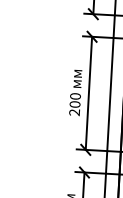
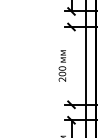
line: (88, 92) -> (71, 65), removed

